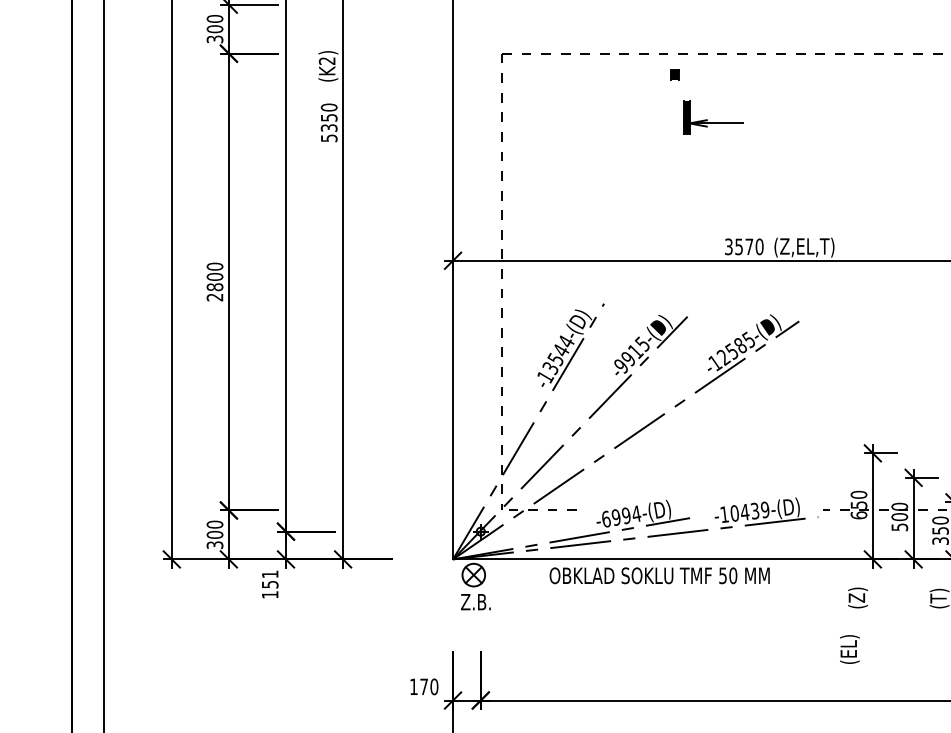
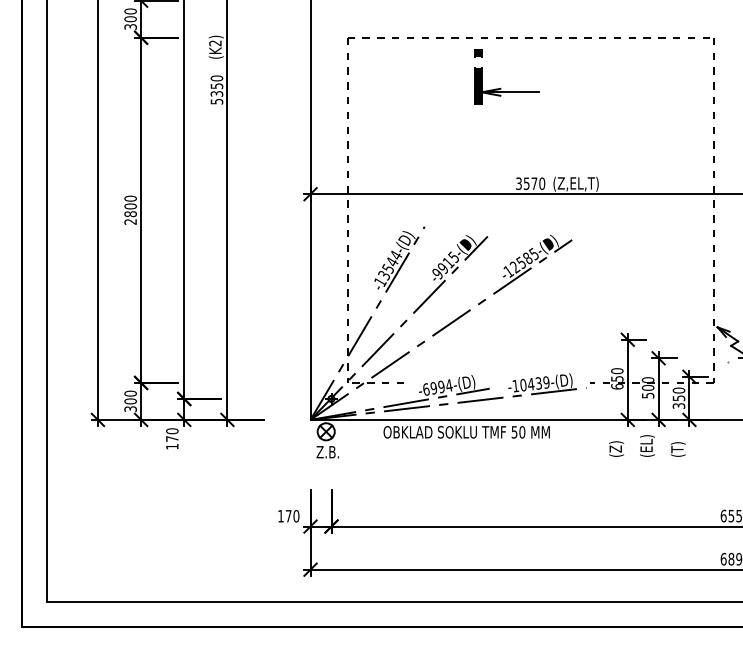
part: (712, 116) -> (506, 85), size x1.43
text: (270, 578) -> (172, 434), 151 -> 170
text: (849, 648) -> (647, 445), moved

